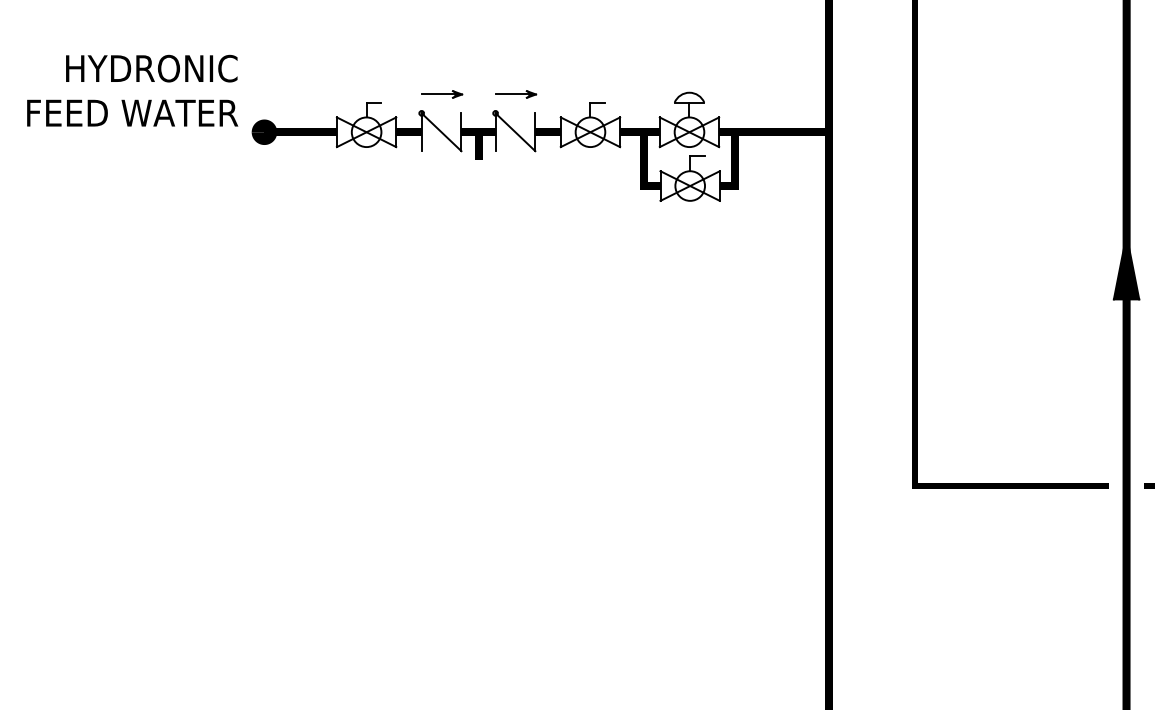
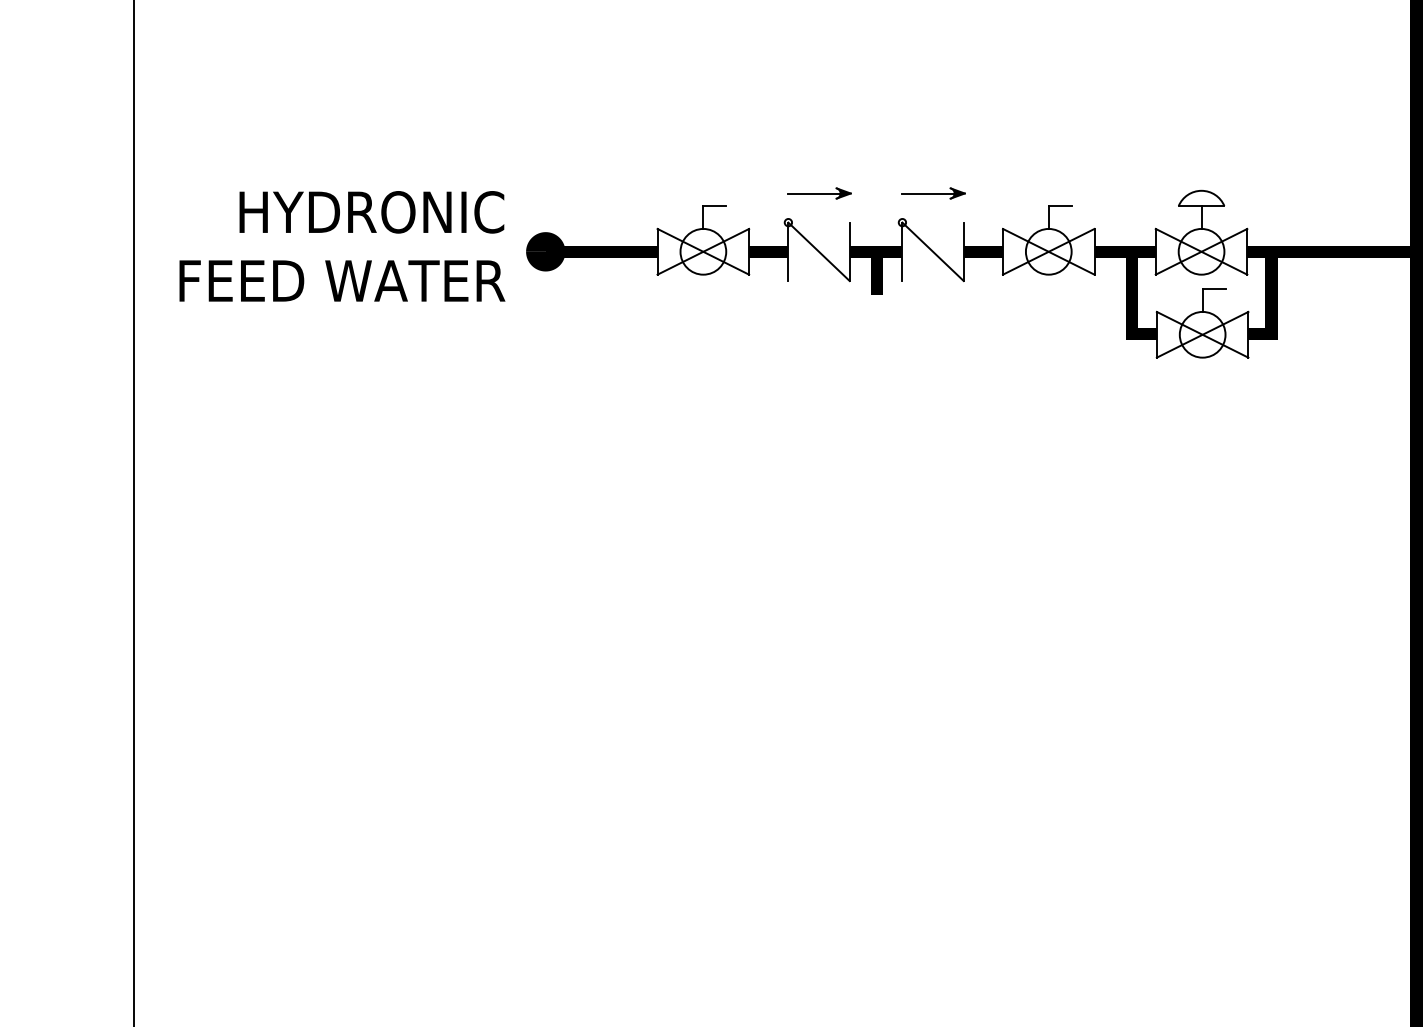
text: (132, 90) -> (342, 245), moved

